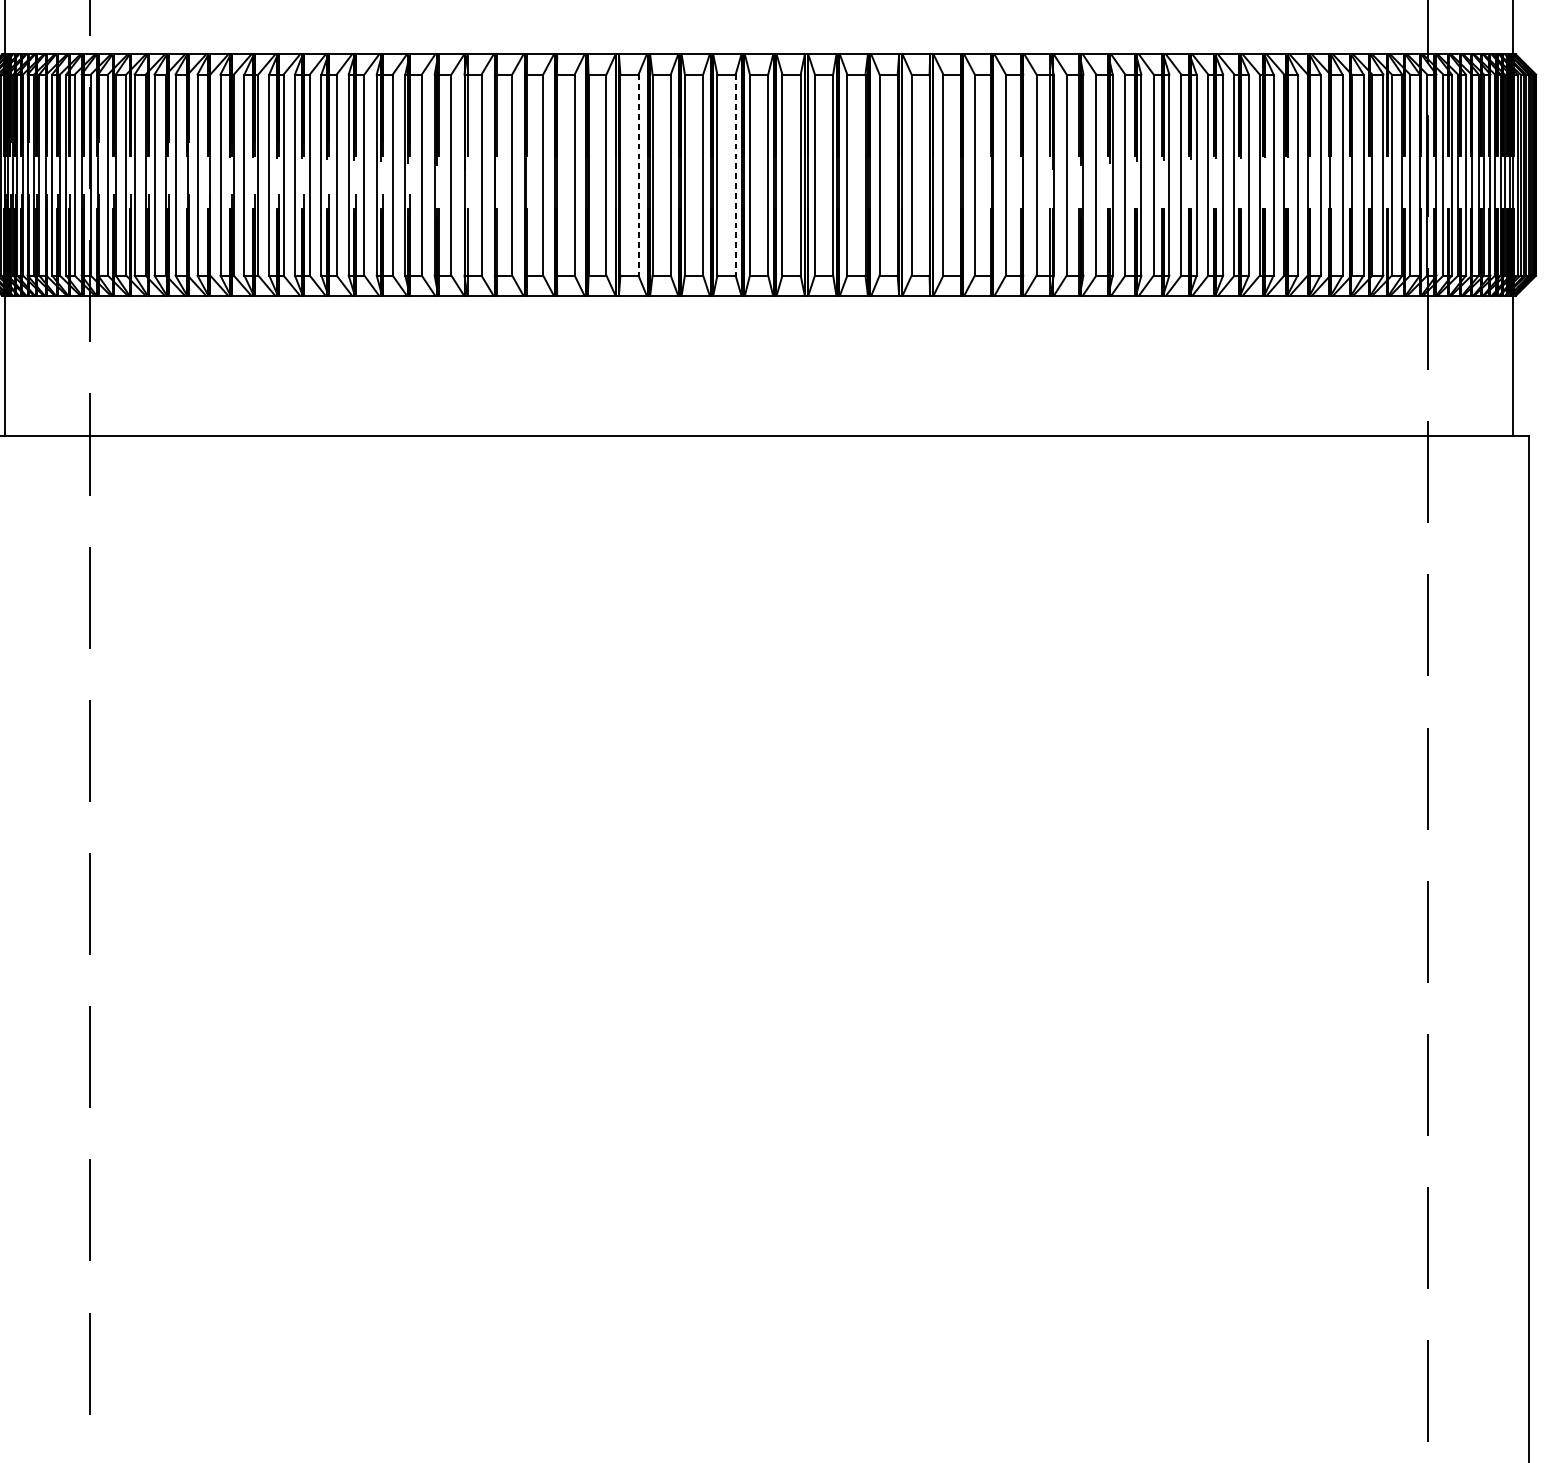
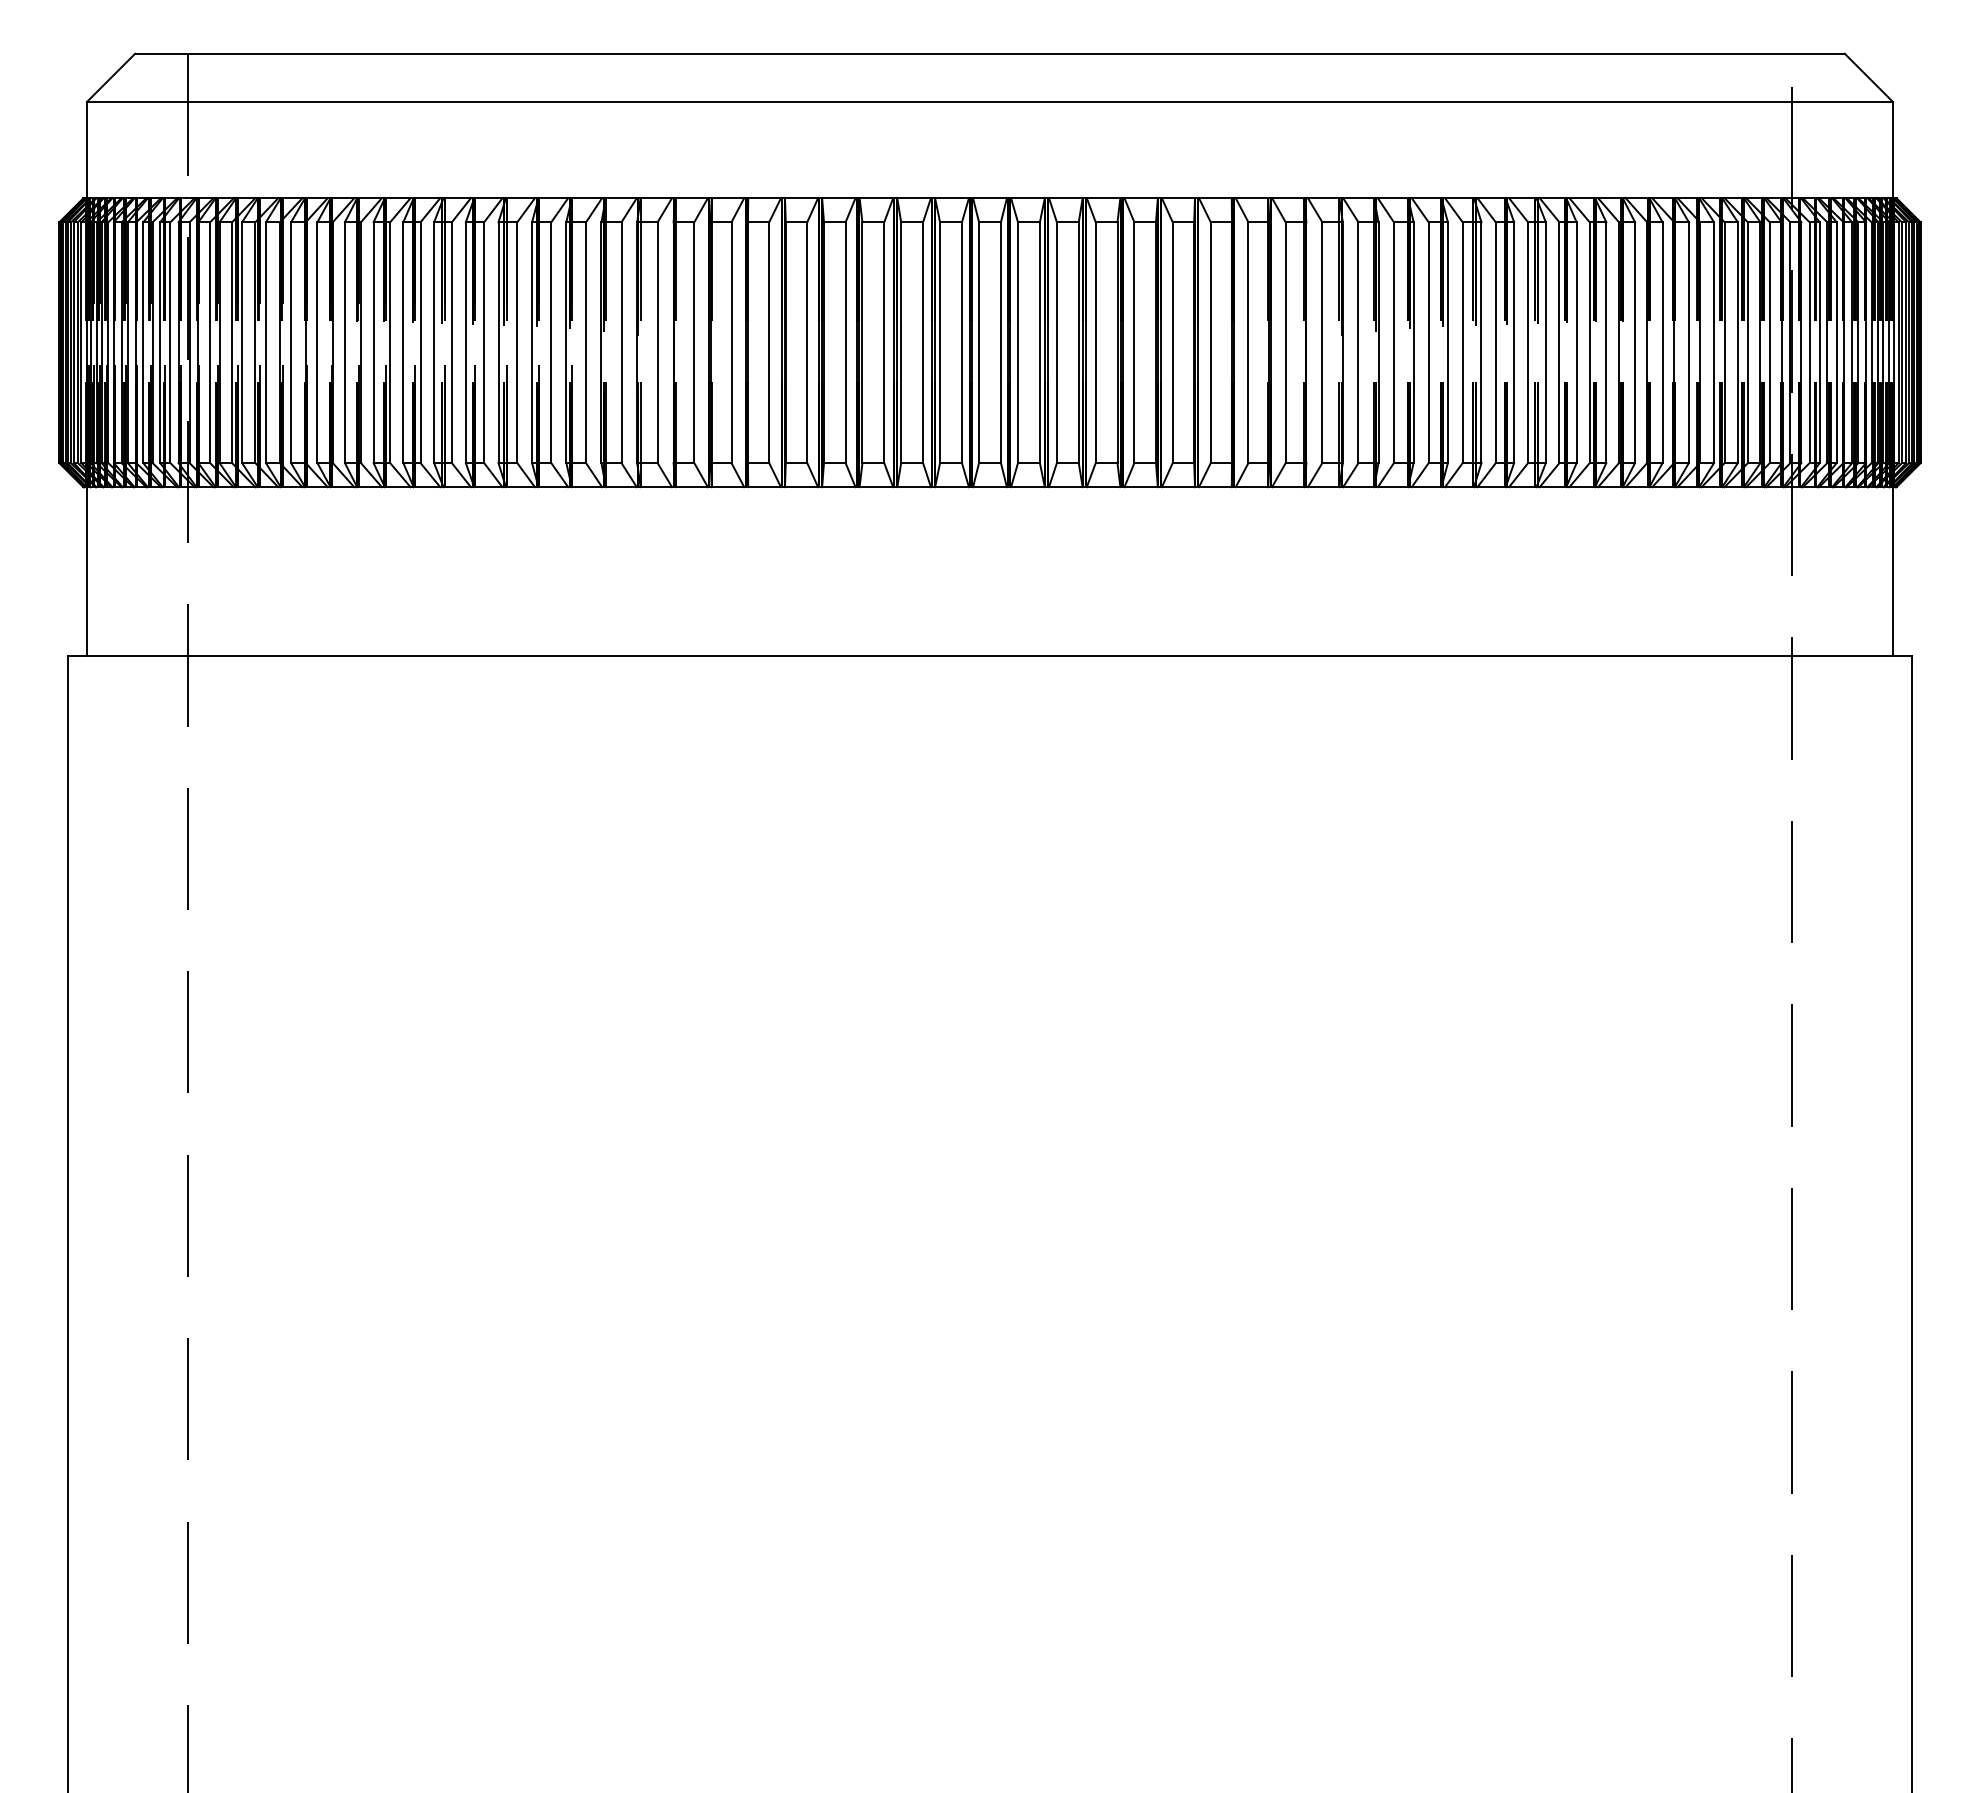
line: (638, 175) -> (845, 343), dashed -> solid
line: (735, 175) -> (961, 343), dashed -> solid

